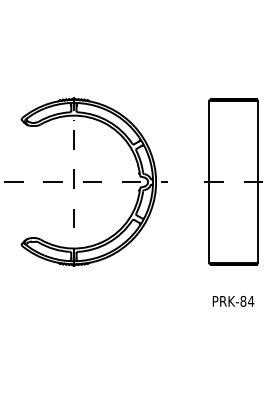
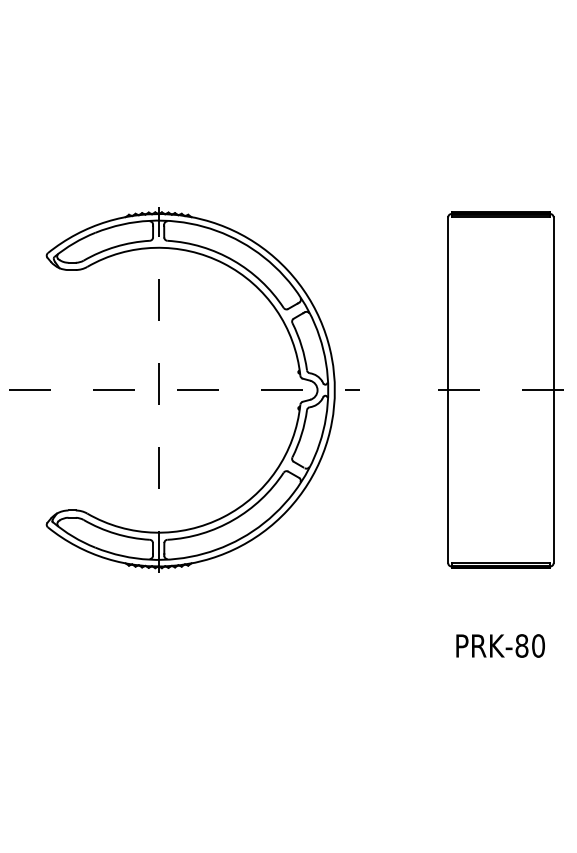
text: (251, 300) -> (539, 644), PRK-84 -> PRK-80

